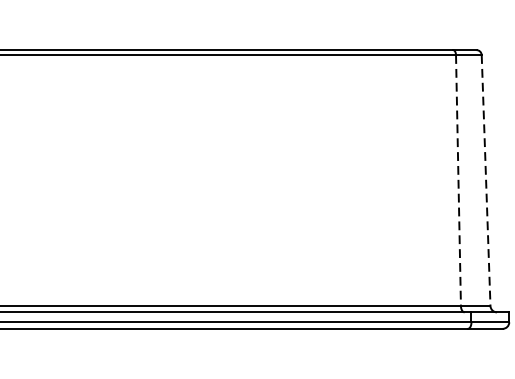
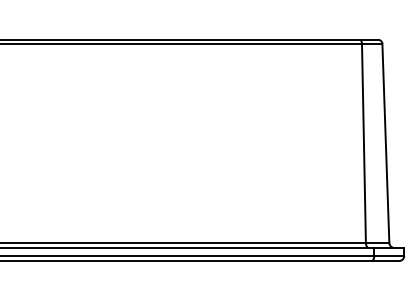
line: (457, 180) -> (363, 143), dashed -> solid
line: (485, 180) -> (385, 143), dashed -> solid

